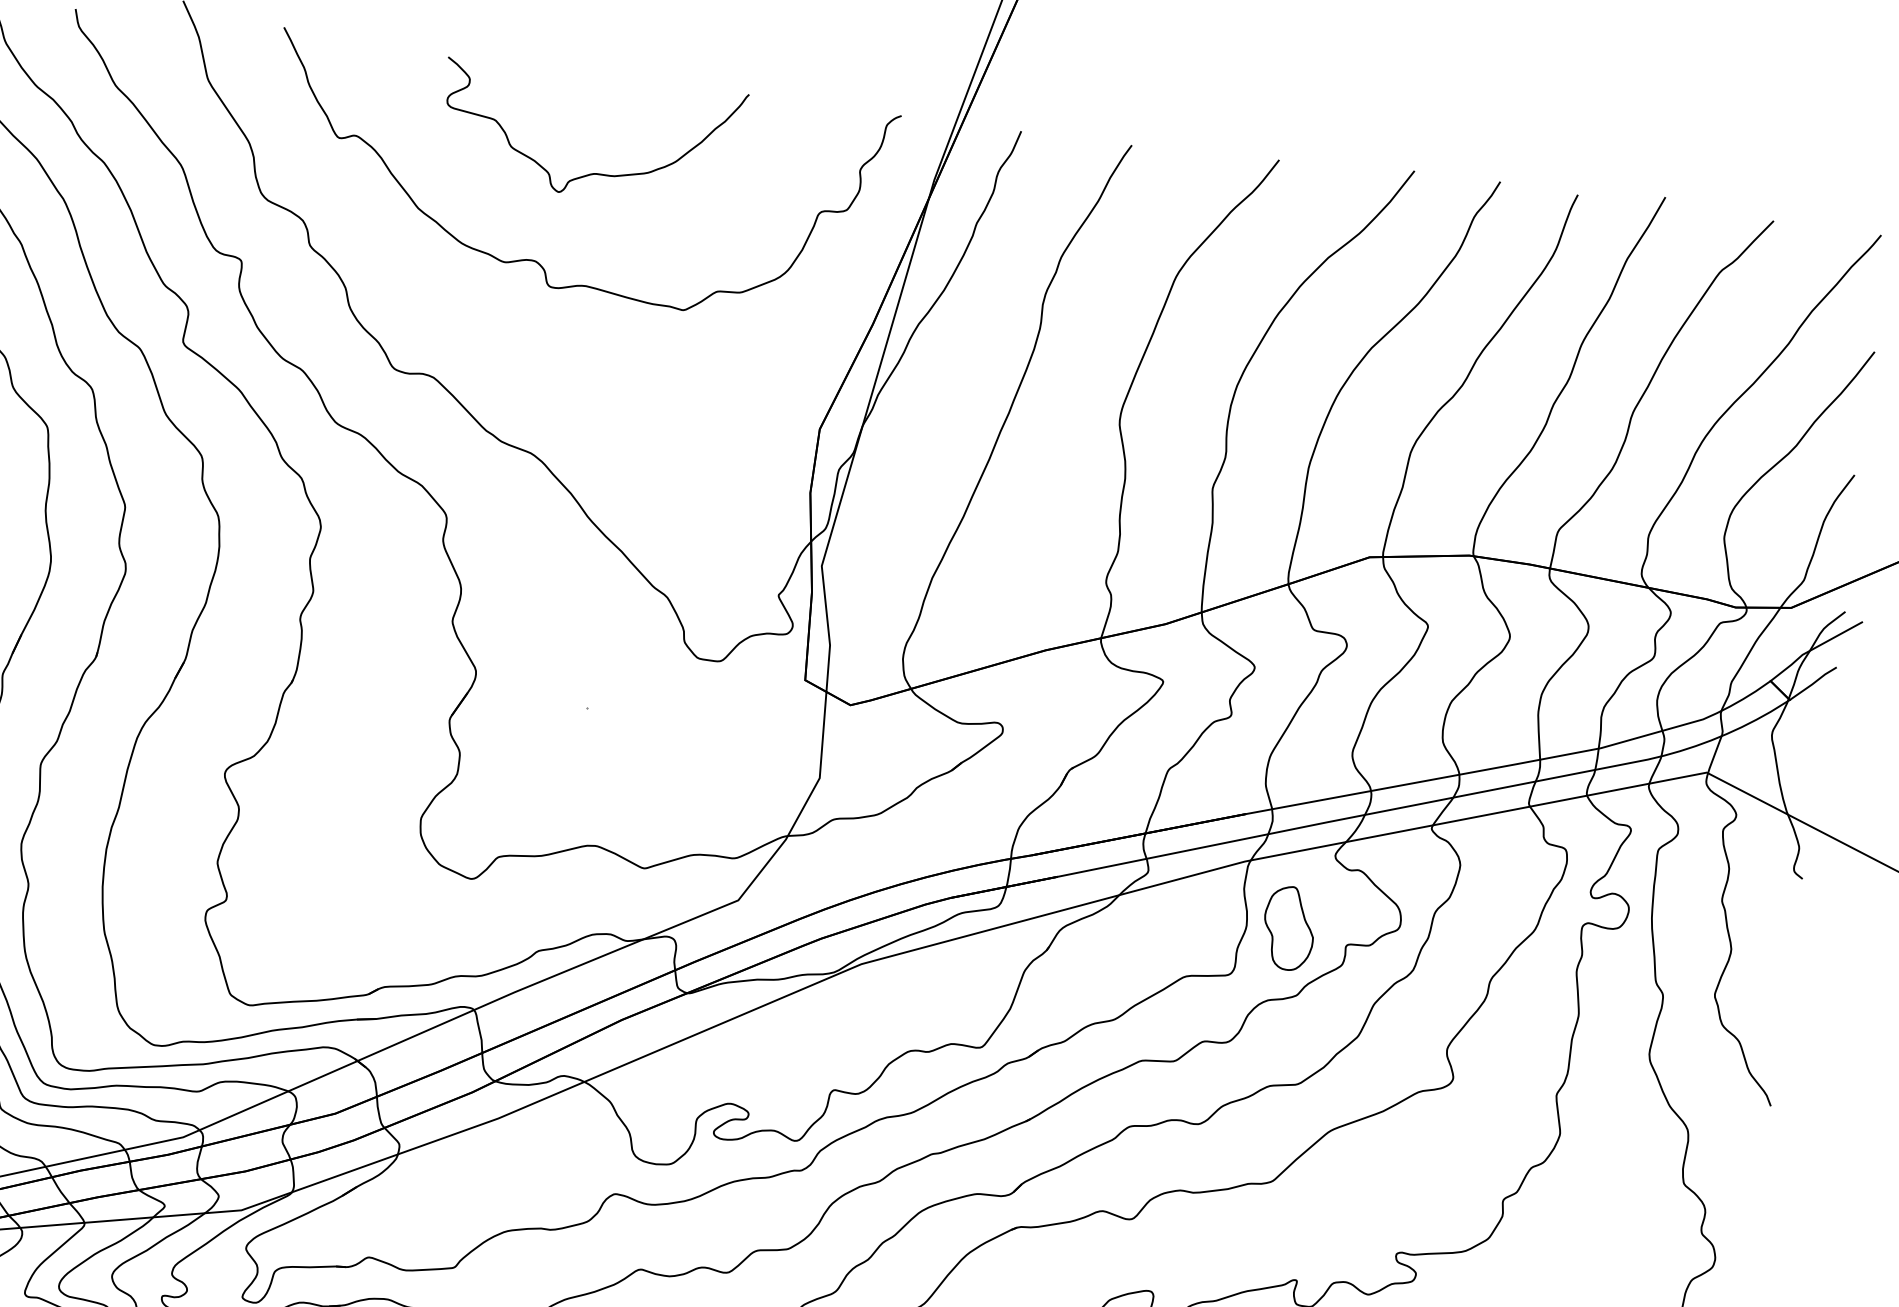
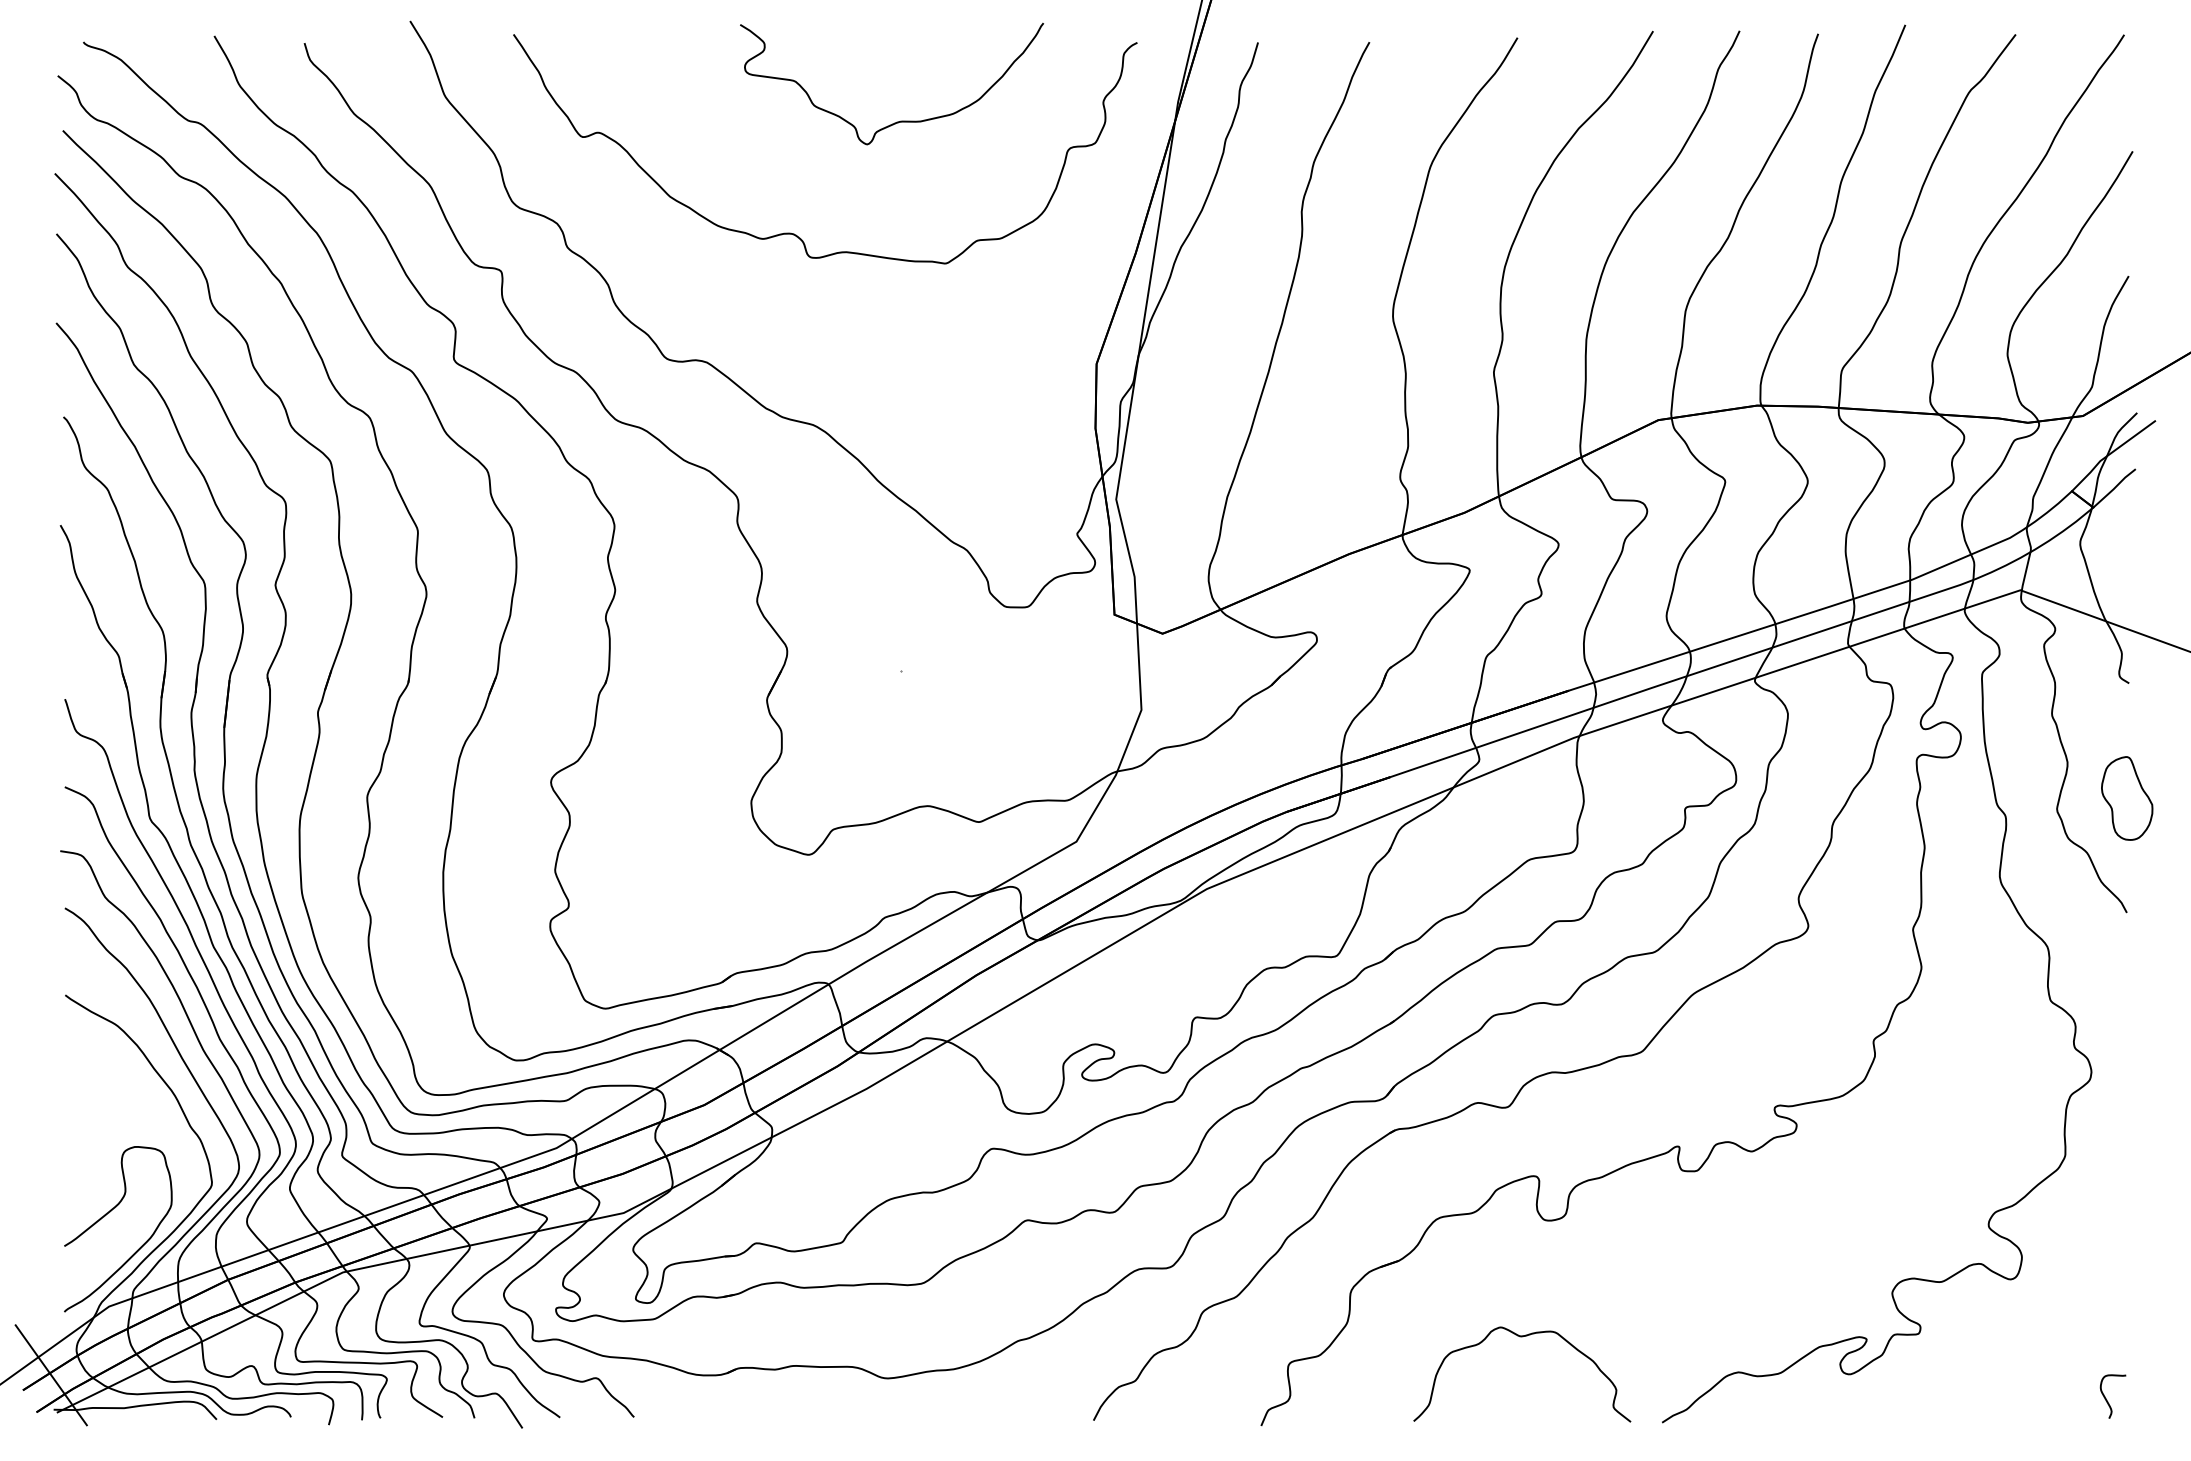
curve: (594, 172) -> (900, 120), moved
part: (1289, 928) -> (2127, 798), moved

